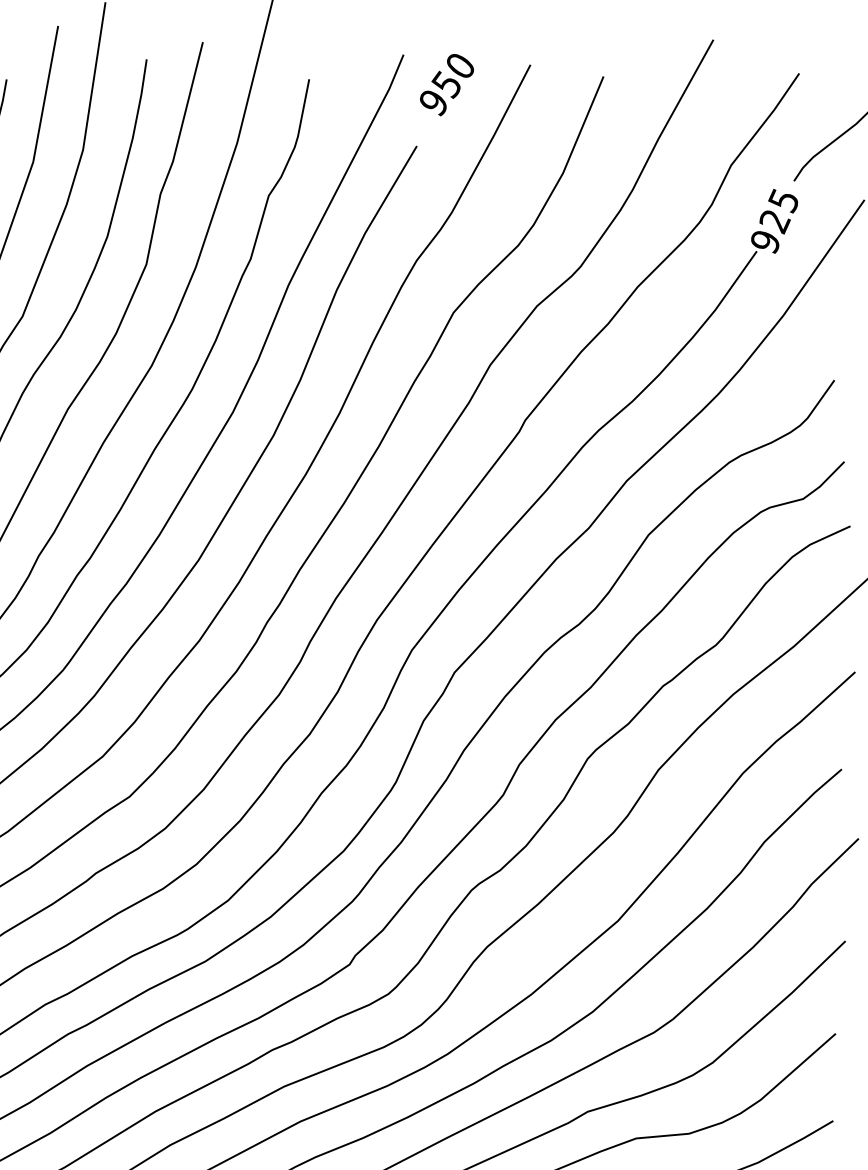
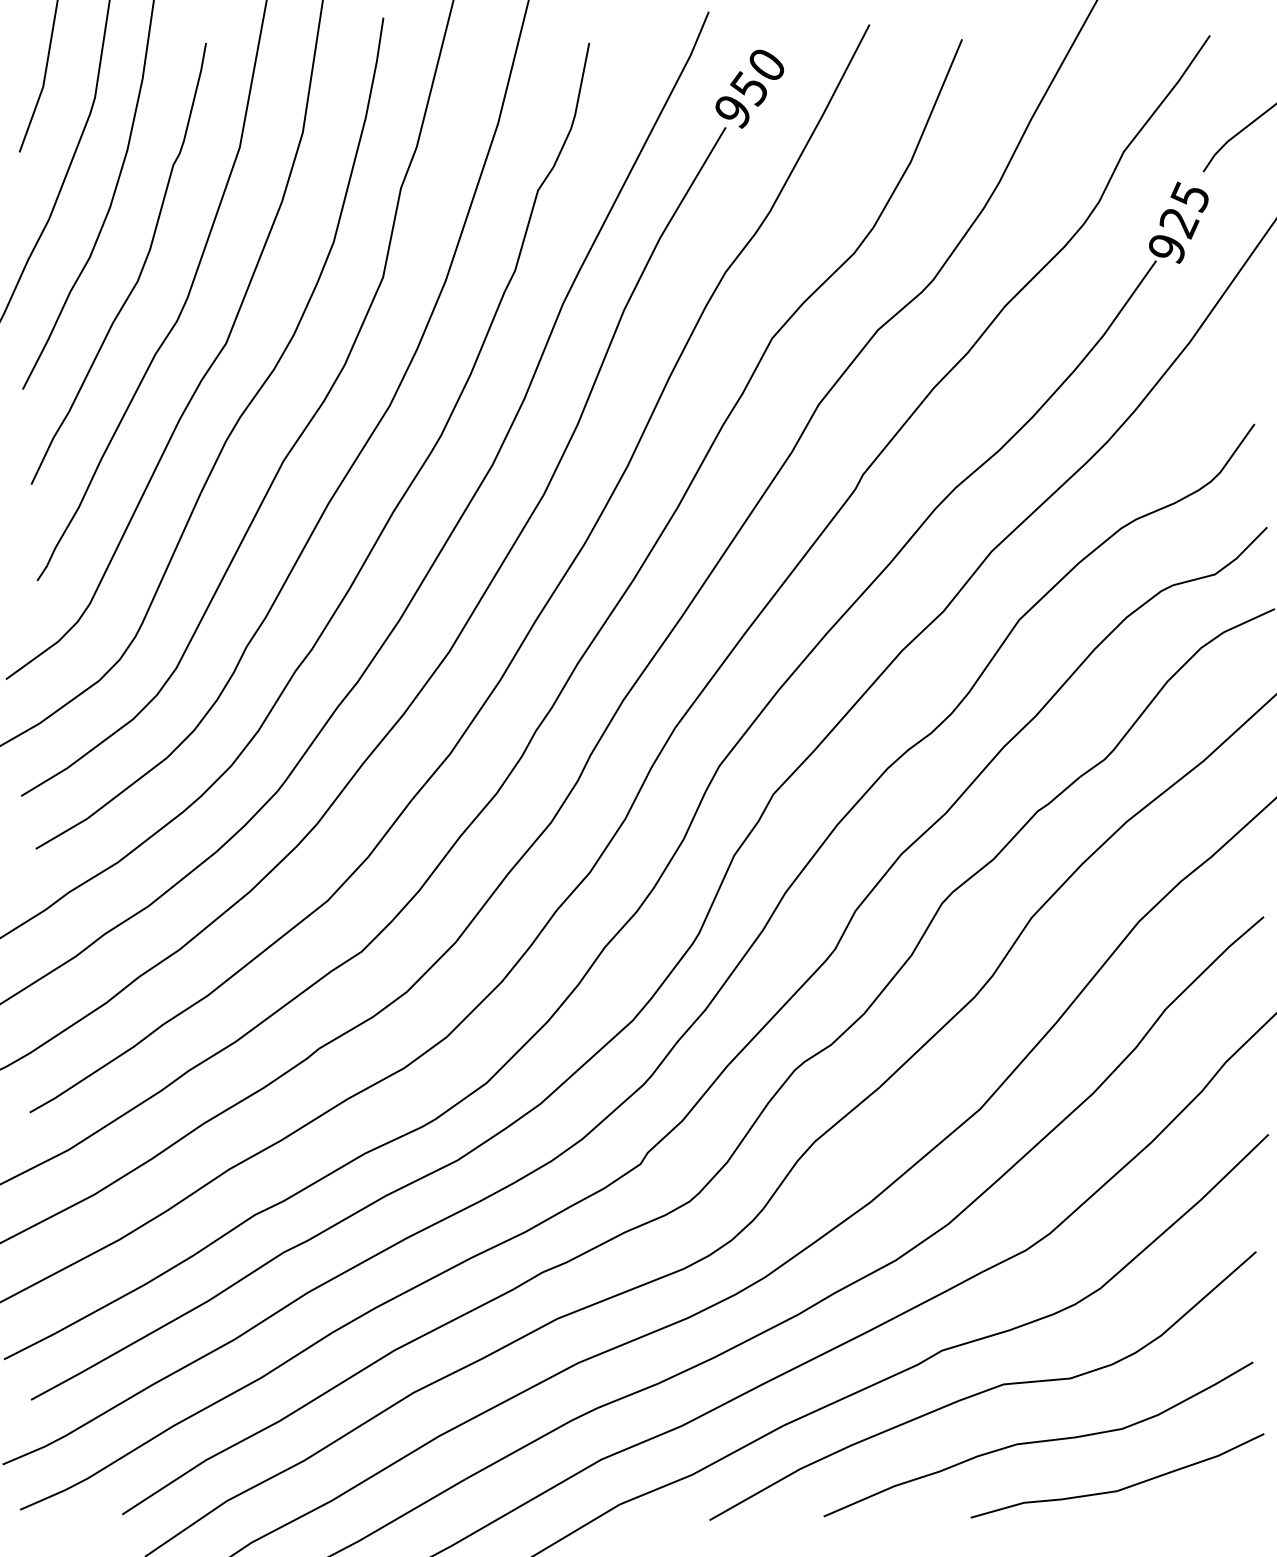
text: (446, 84) -> (749, 88), moved

